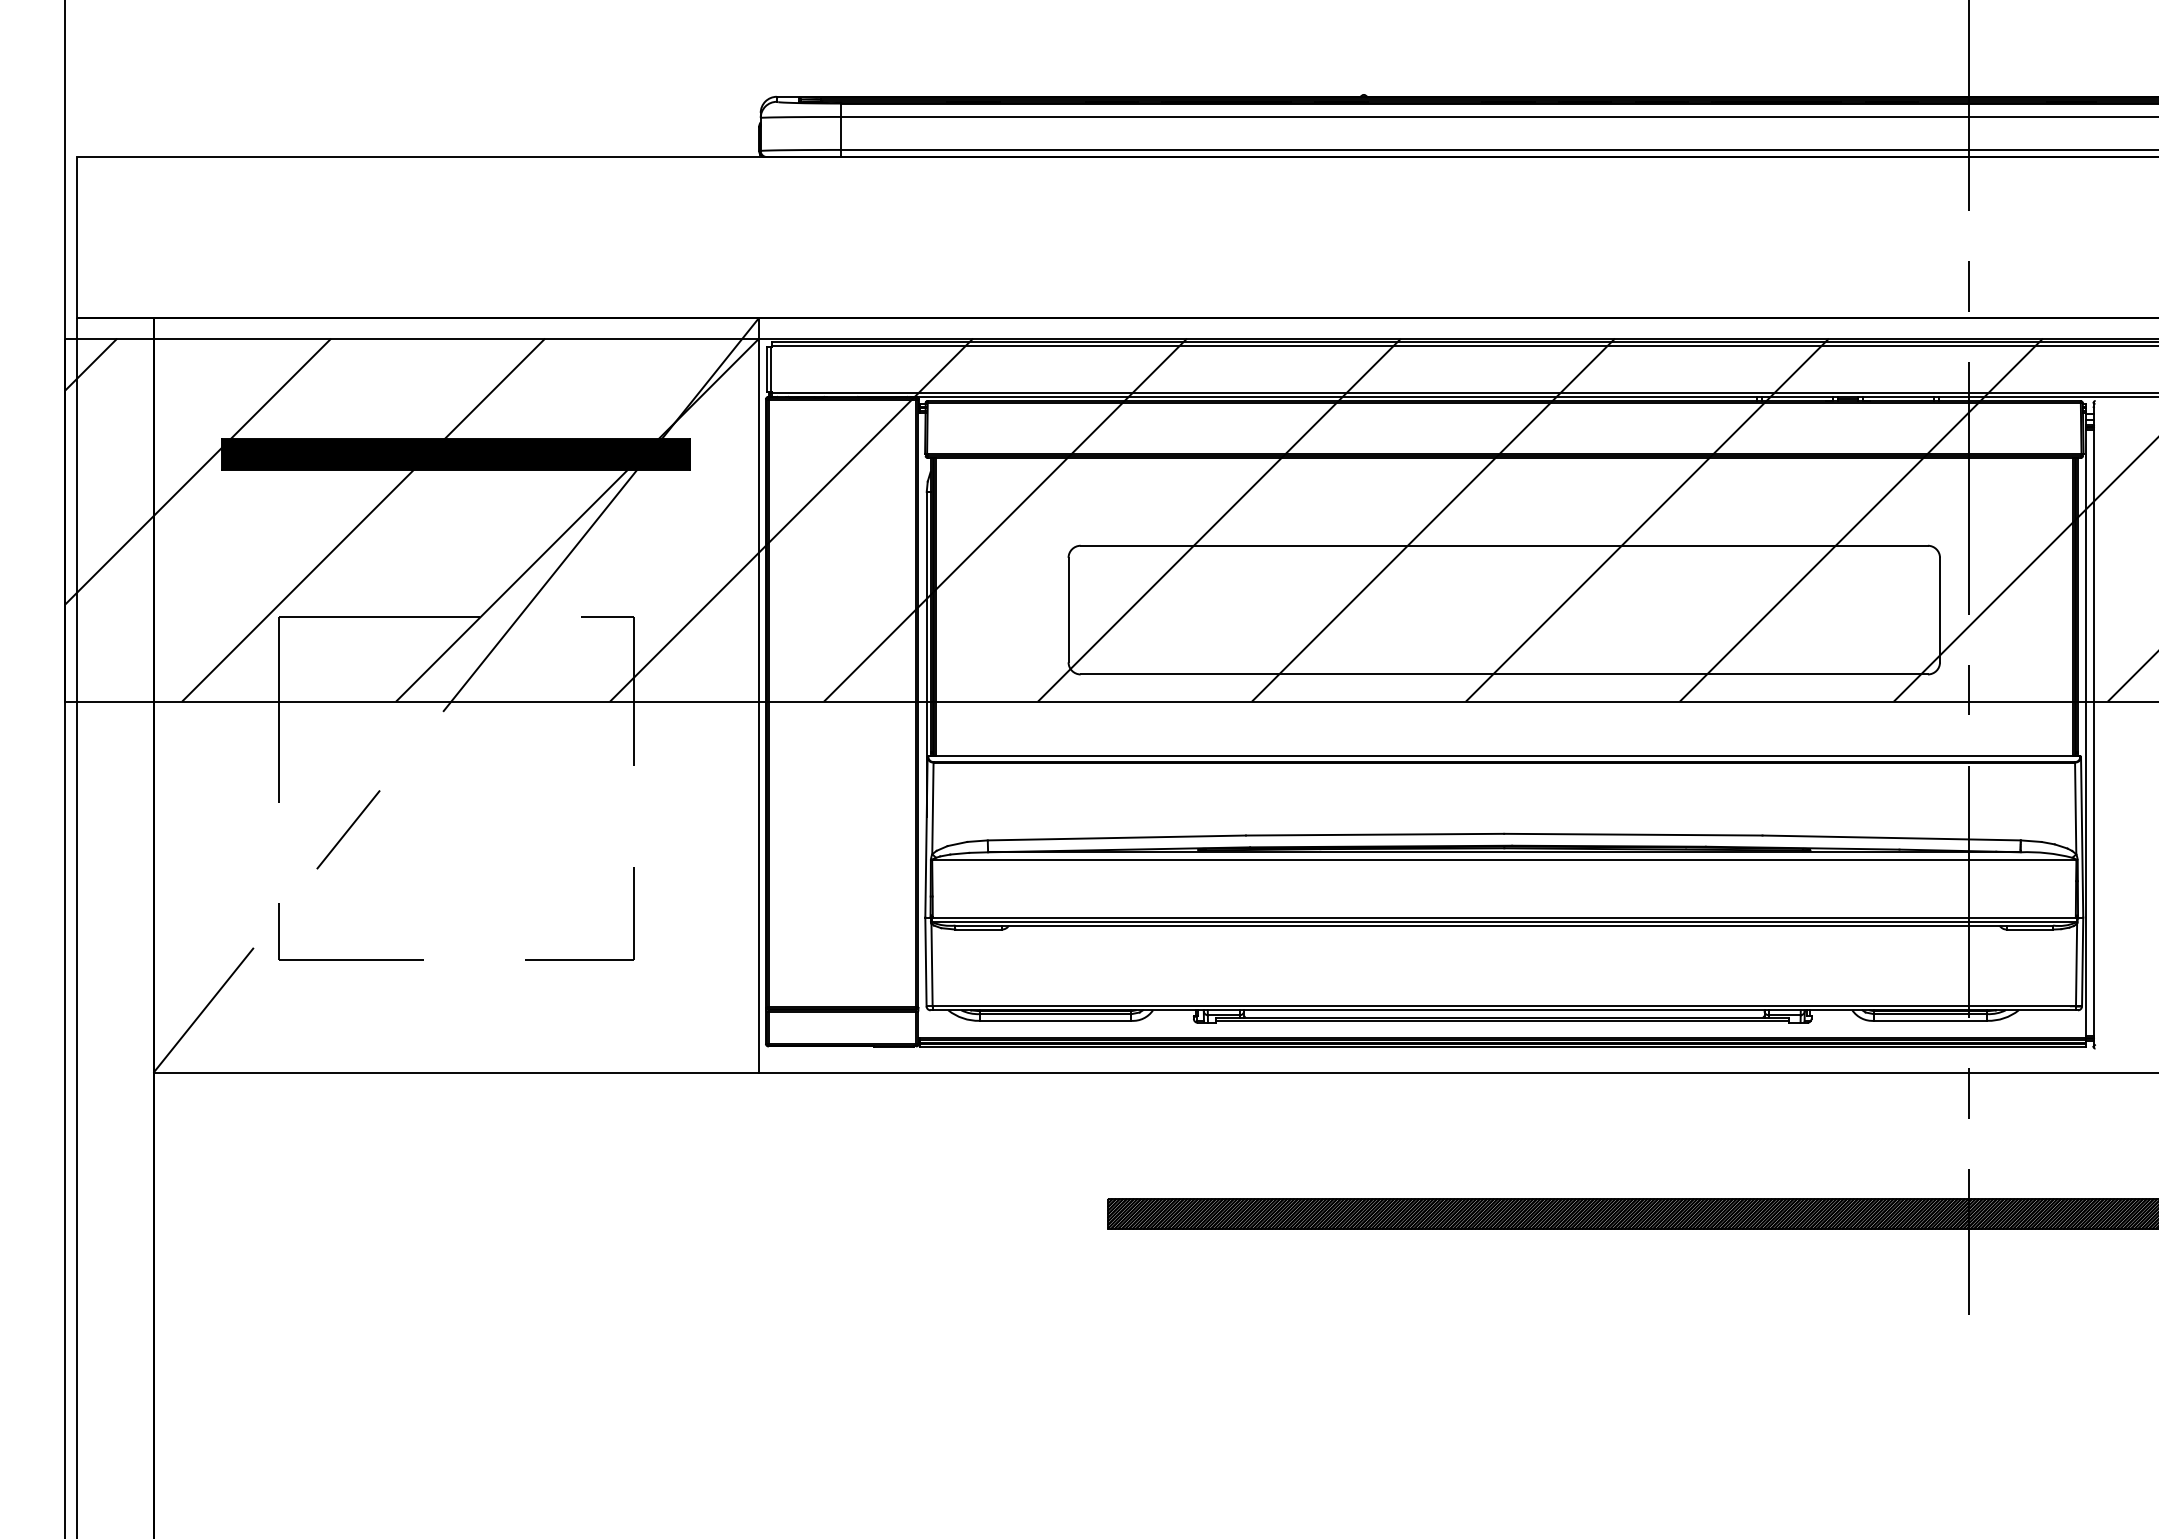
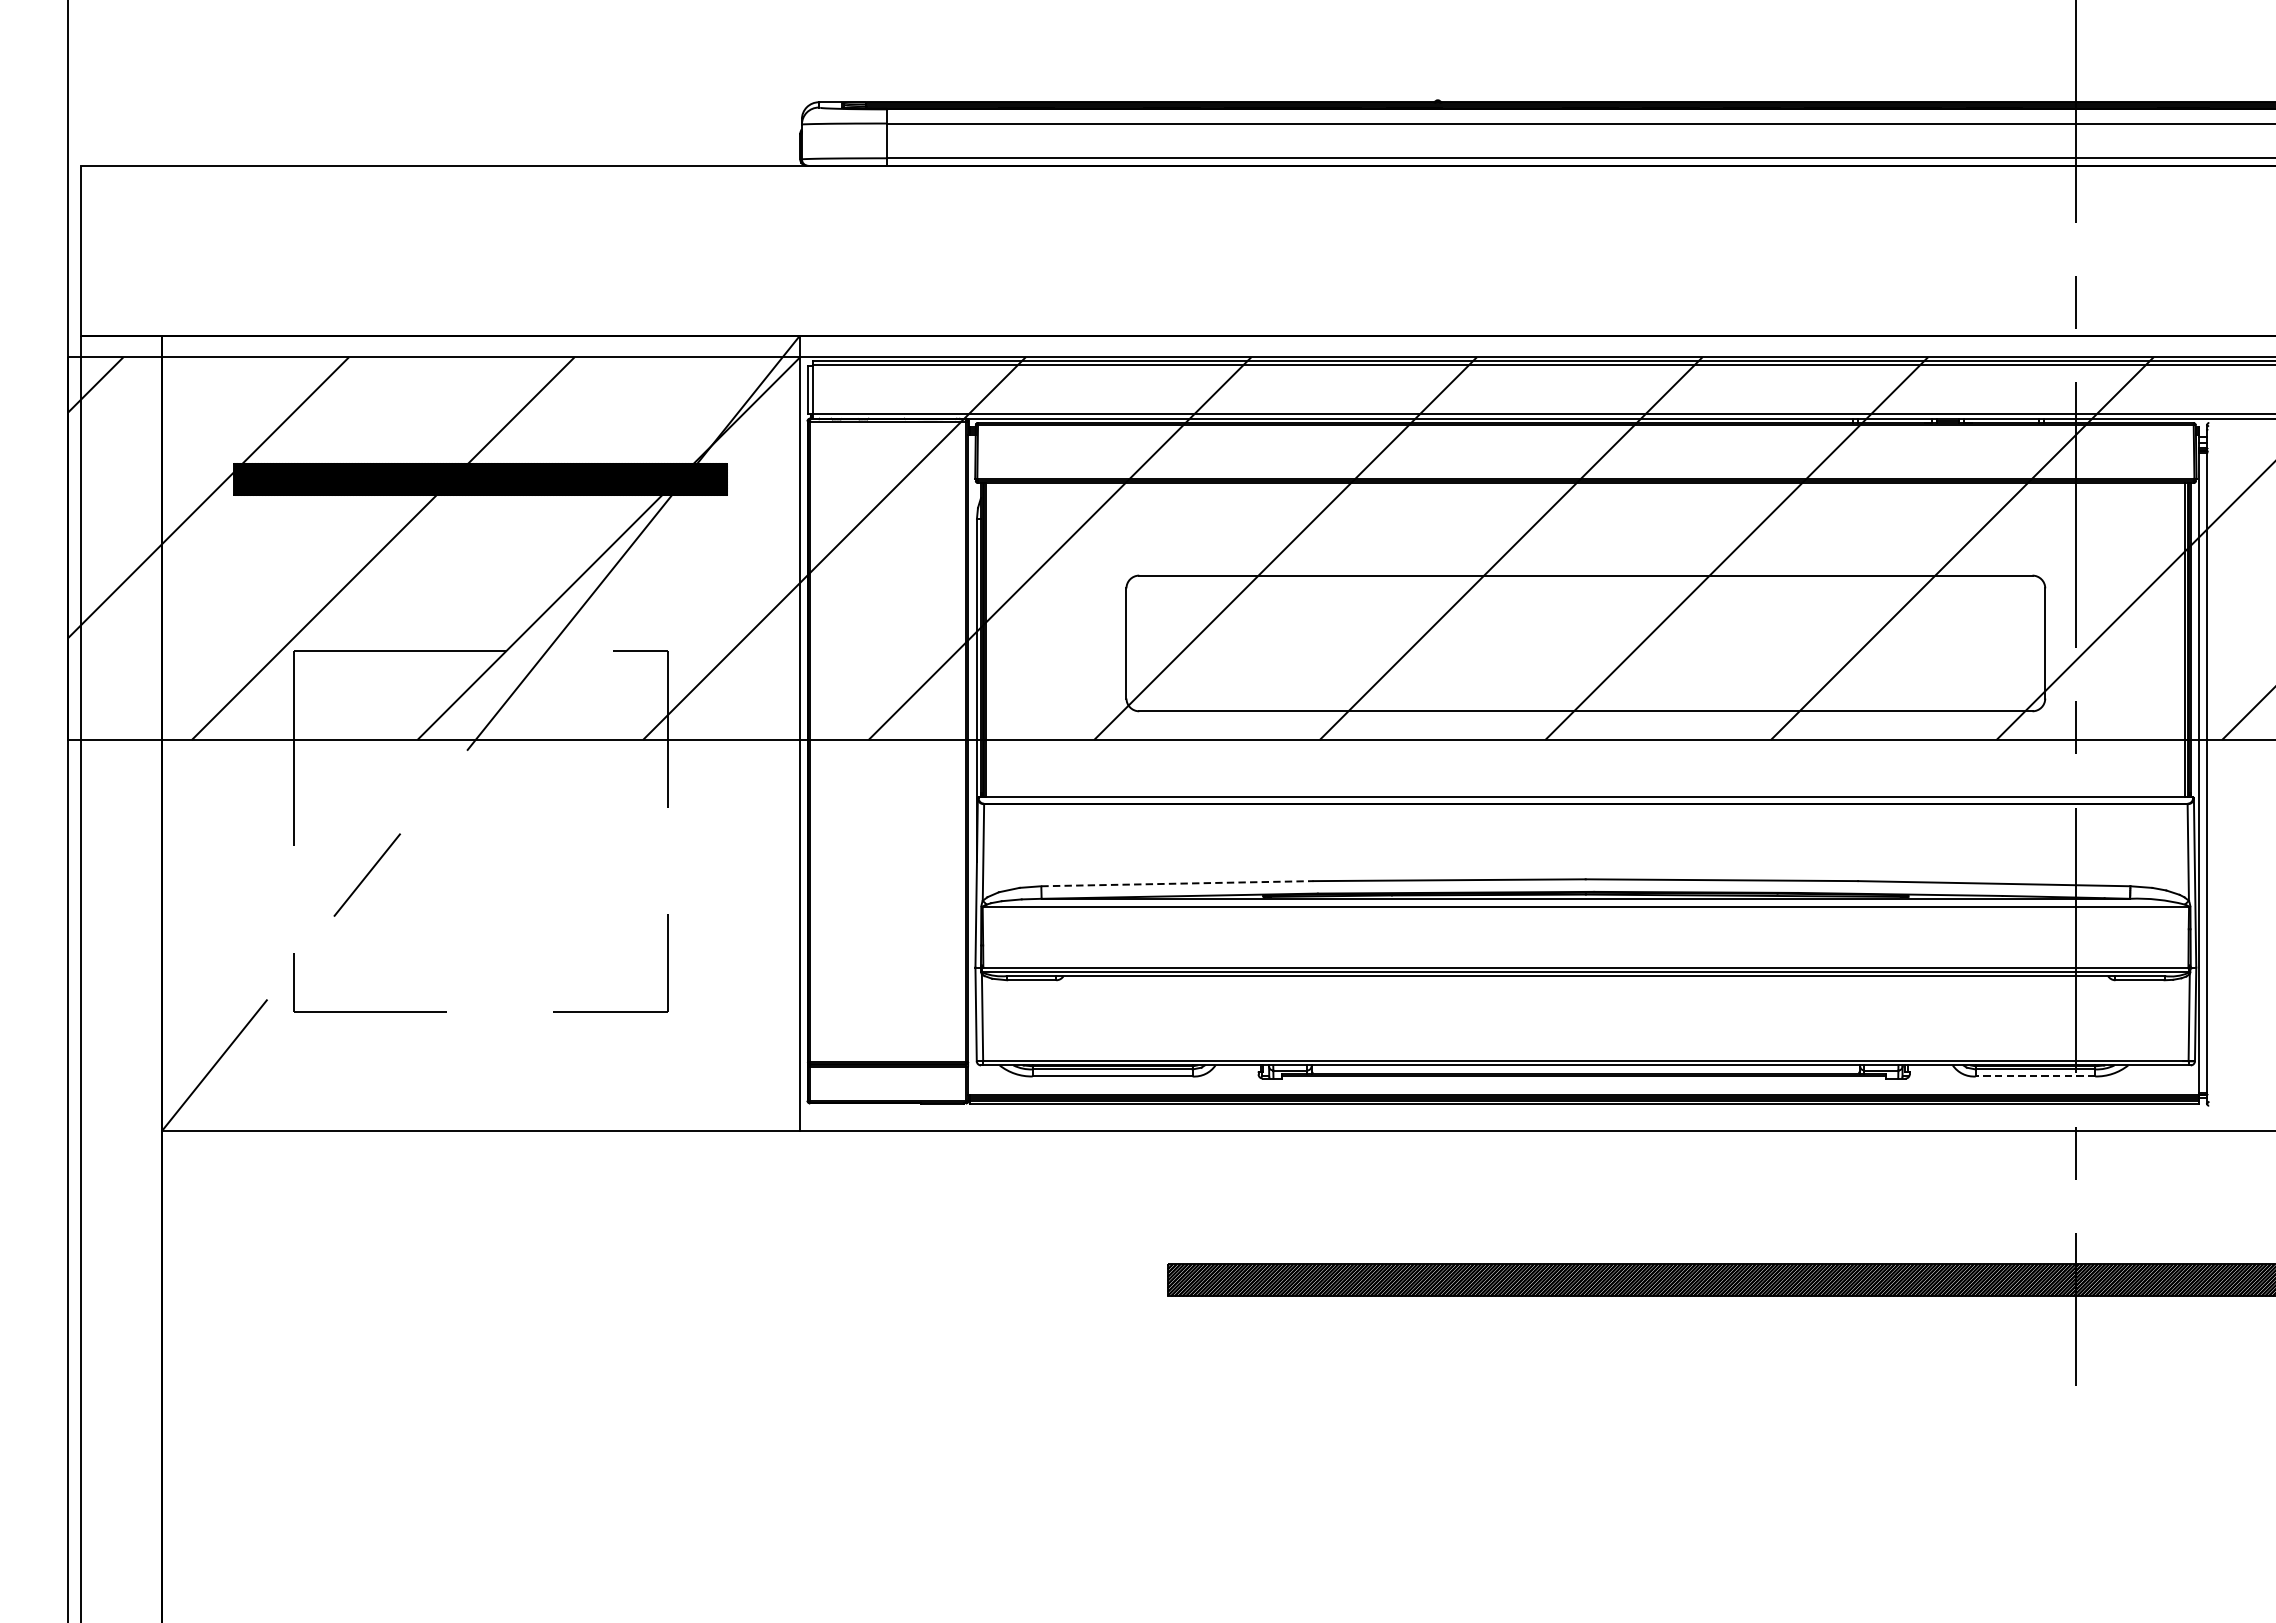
line: (1117, 837) -> (1178, 883), solid -> dashed
line: (1930, 1020) -> (2035, 1076), solid -> dashed

